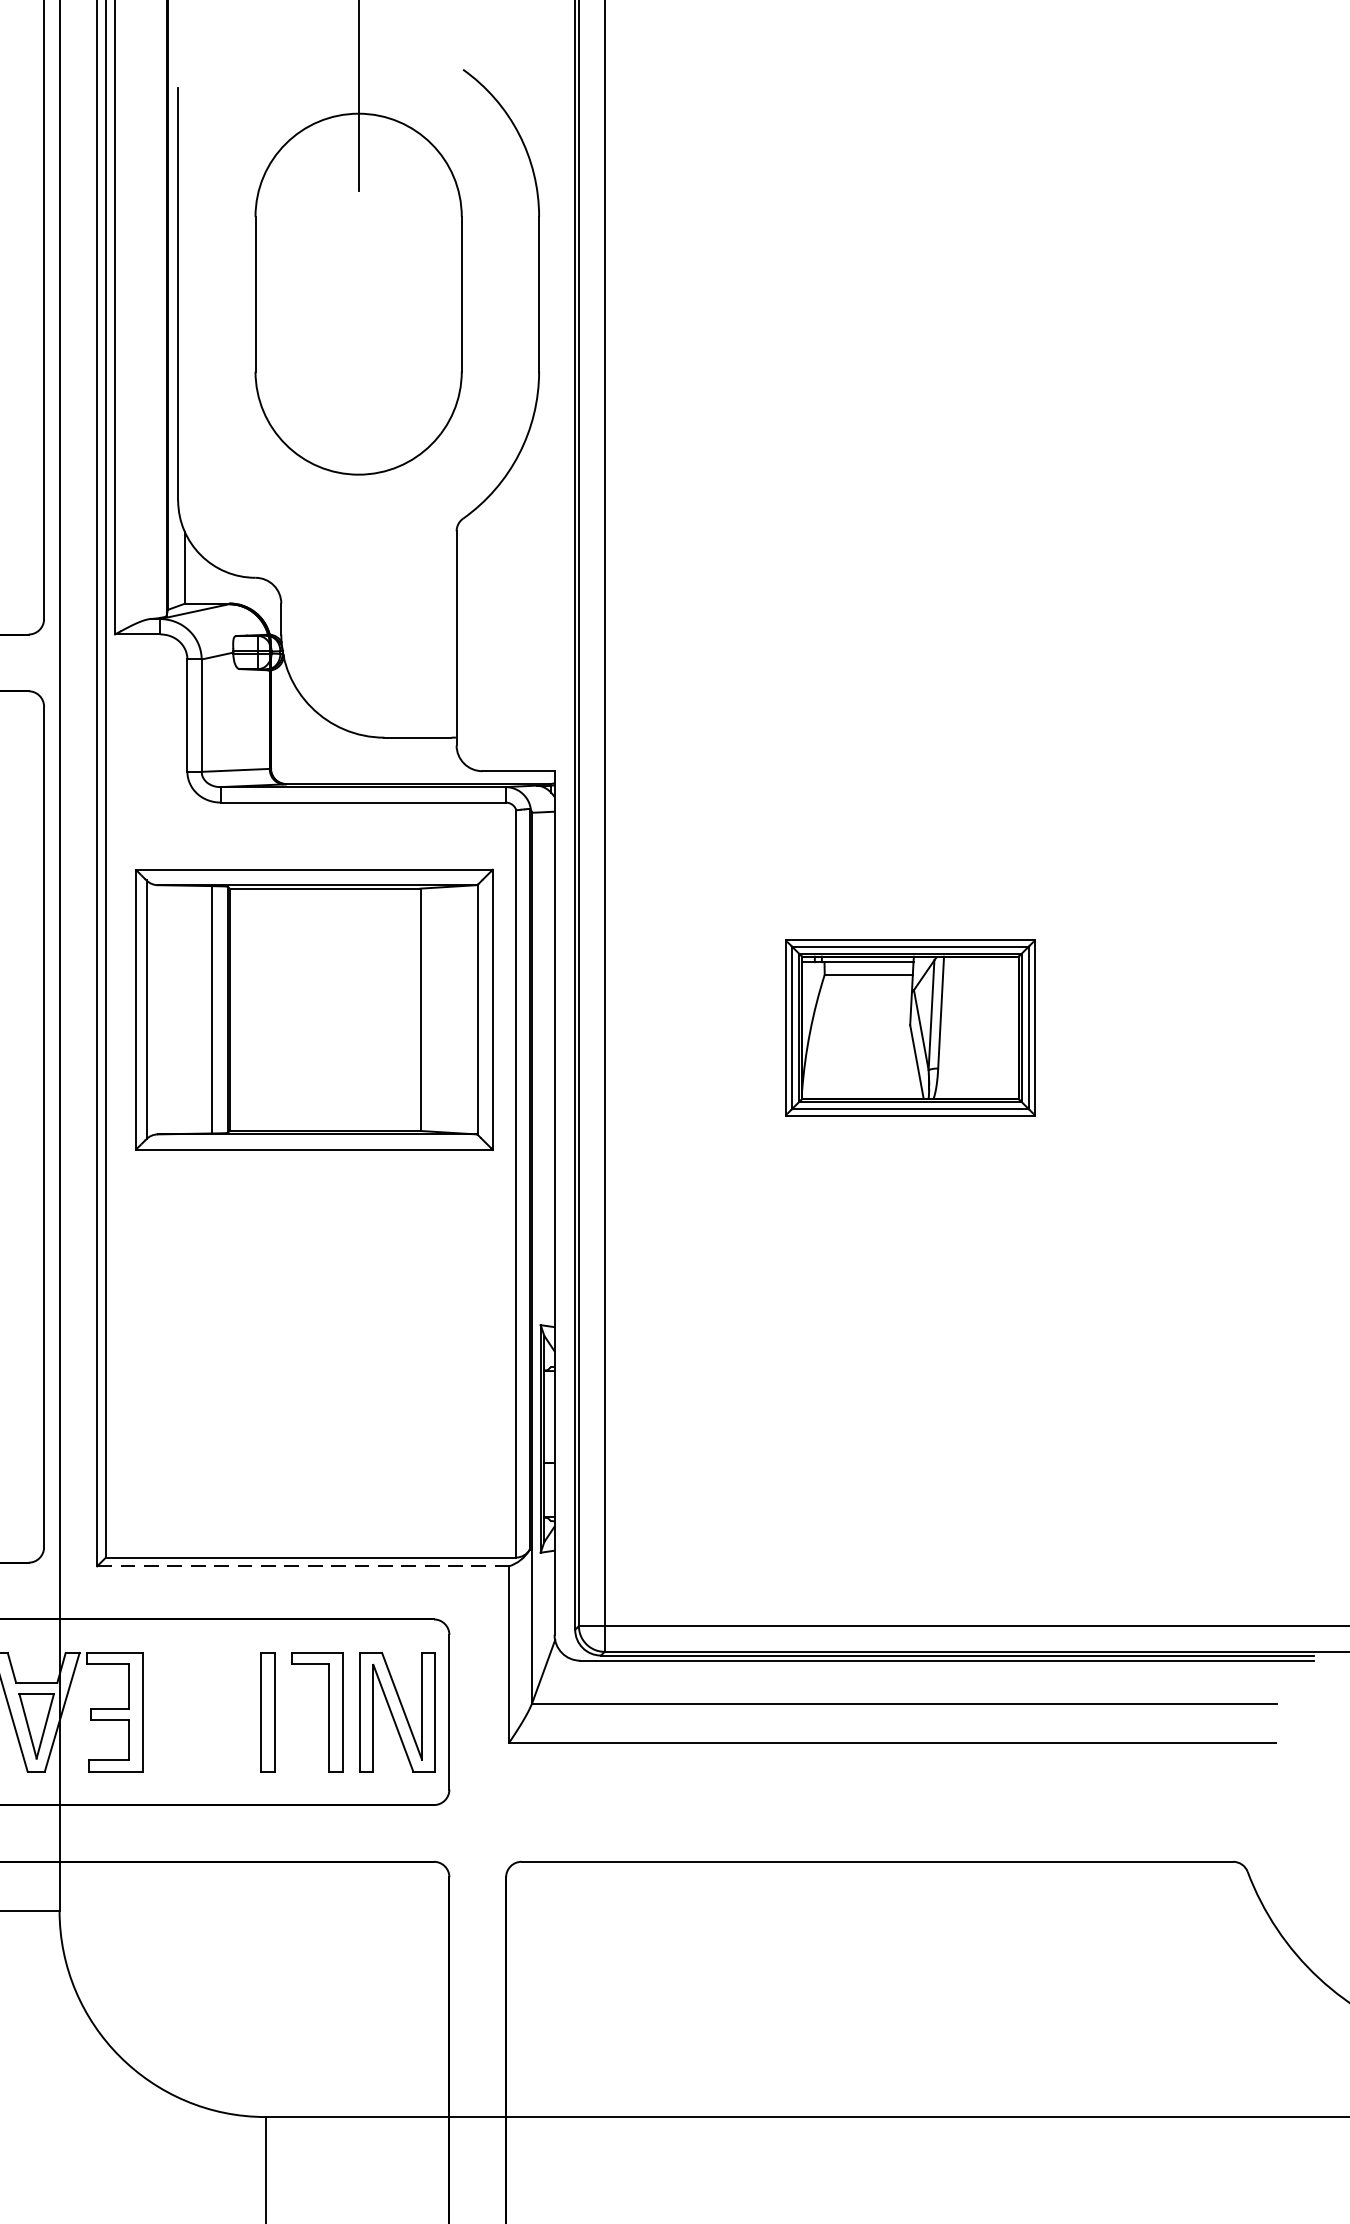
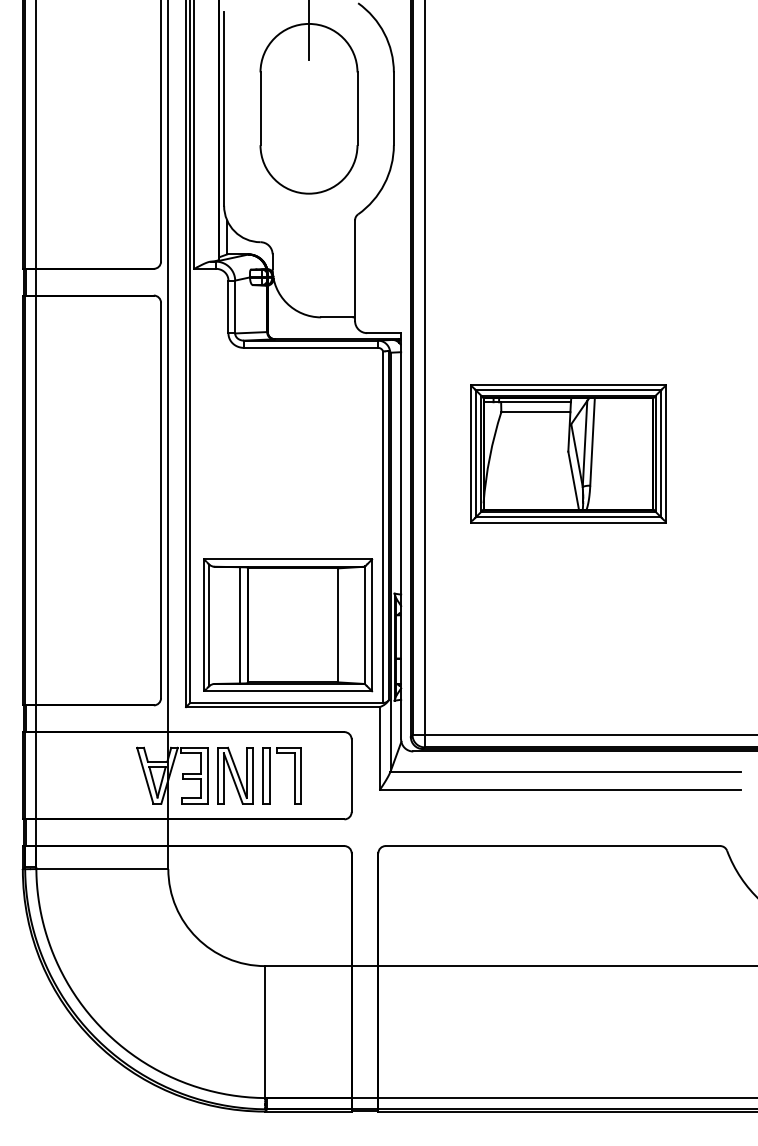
part: (315, 1010) -> (288, 625), moved
part: (910, 1027) -> (568, 453), size x1.67
line: (302, 1567) -> (282, 707), dashed -> solid
part: (397, 1711) -> (235, 775), moved

